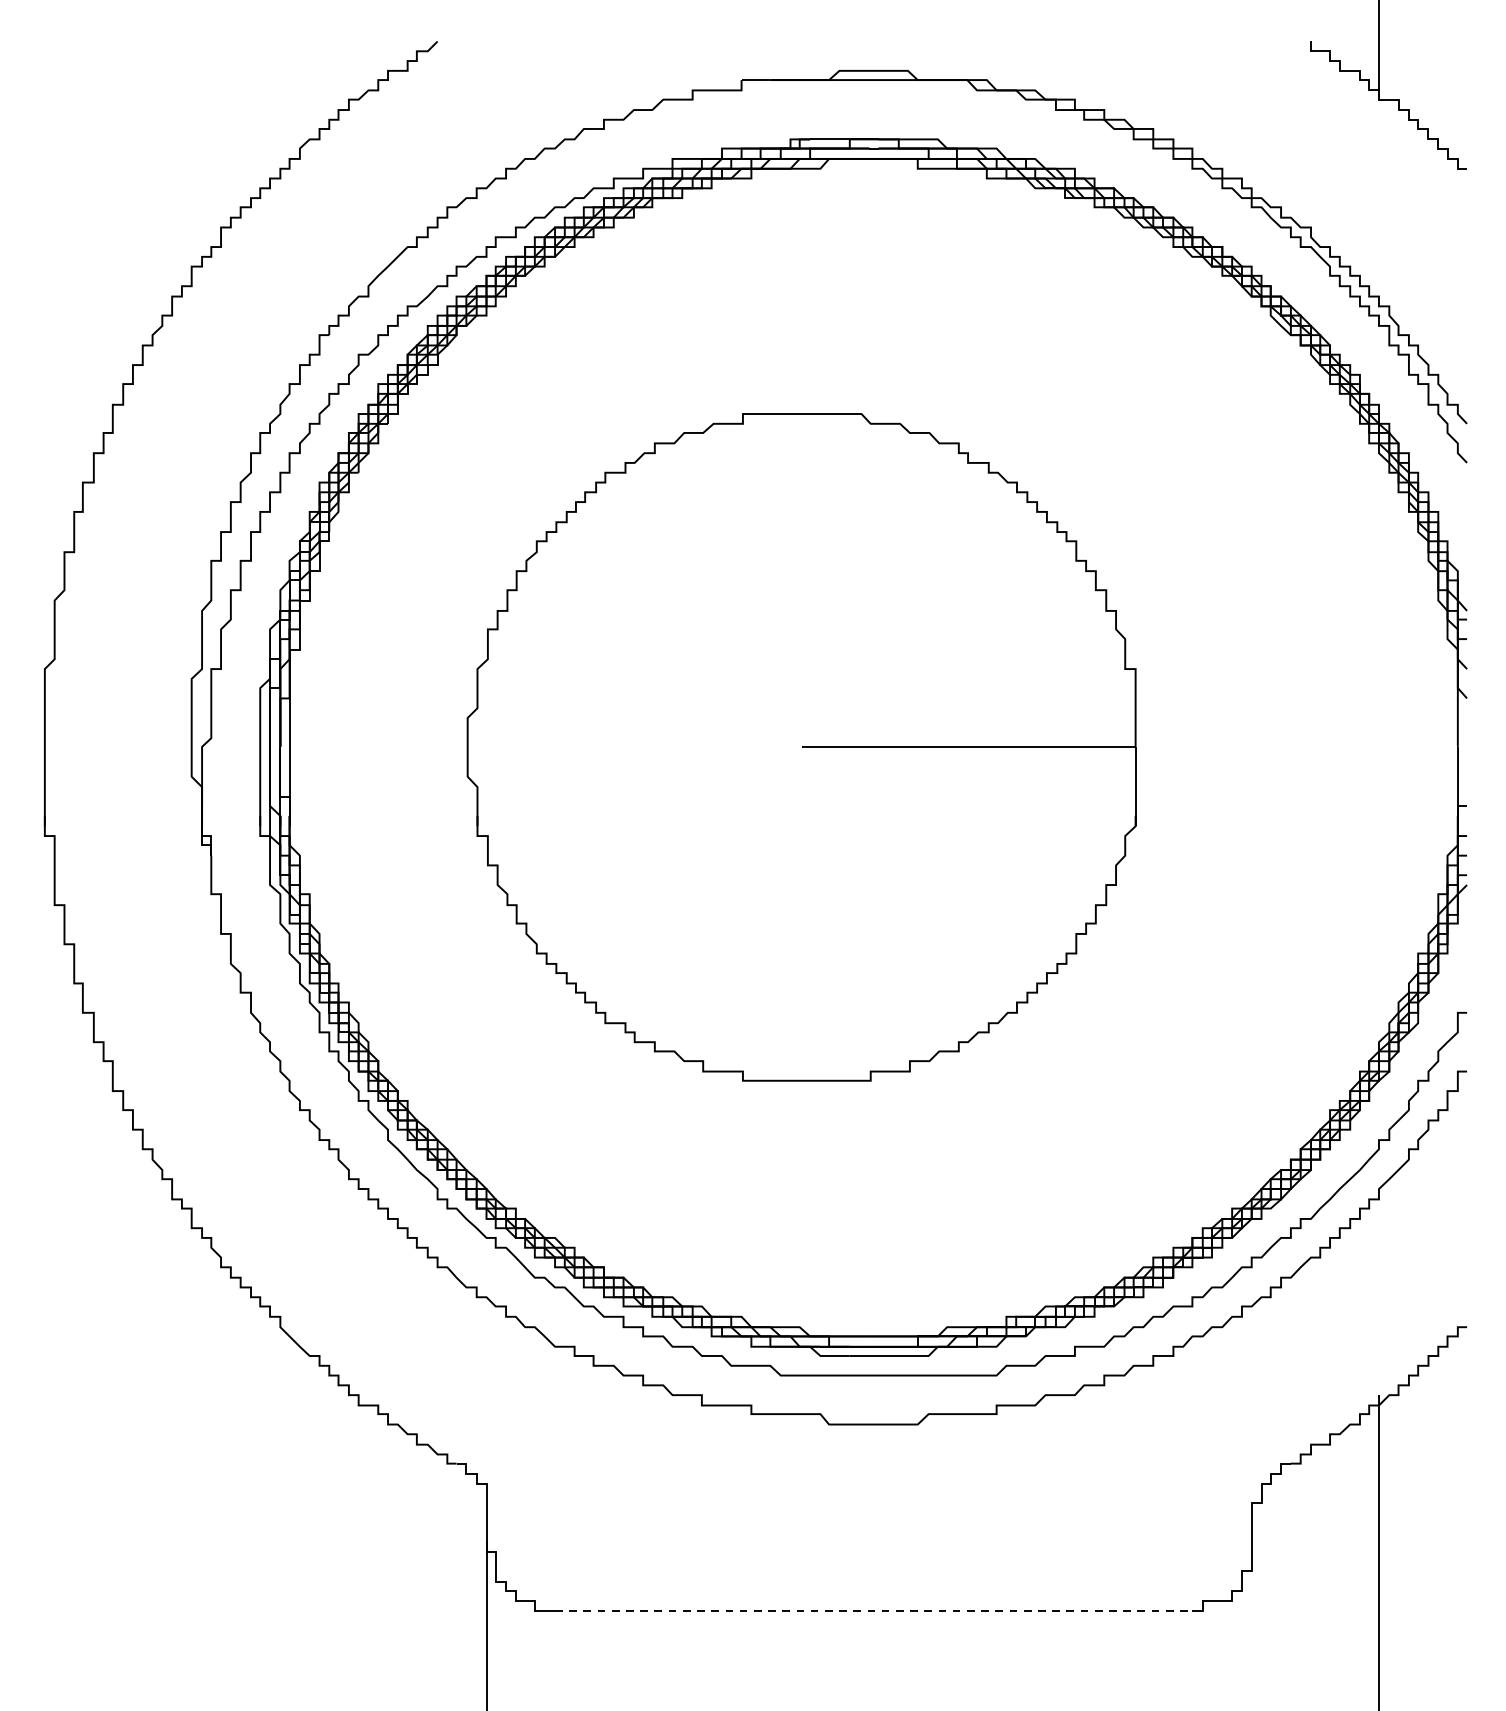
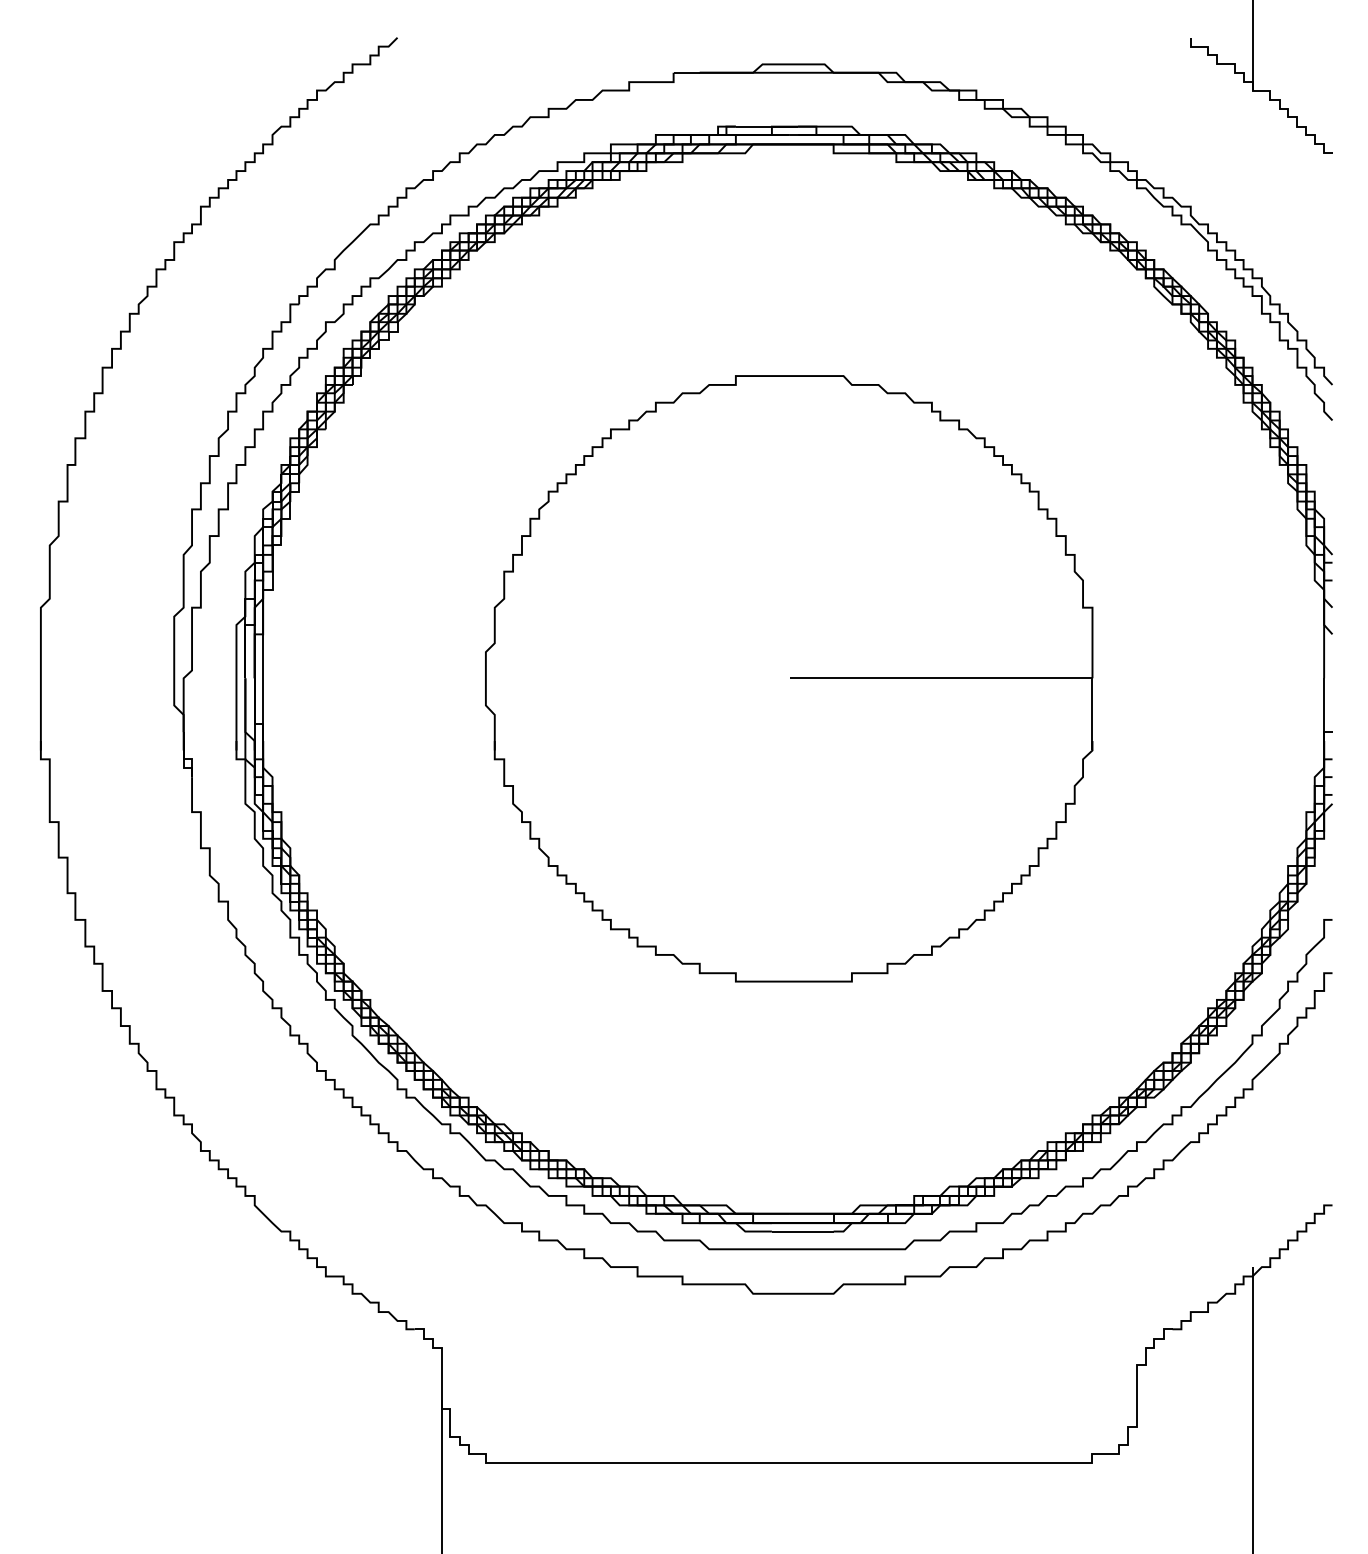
part: (801, 747) -> (789, 678), moved
line: (874, 1611) -> (794, 1463), dashed -> solid

